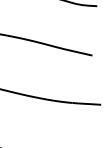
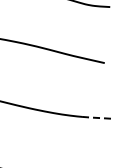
line: (86, 103) -> (98, 117), solid -> dashed

